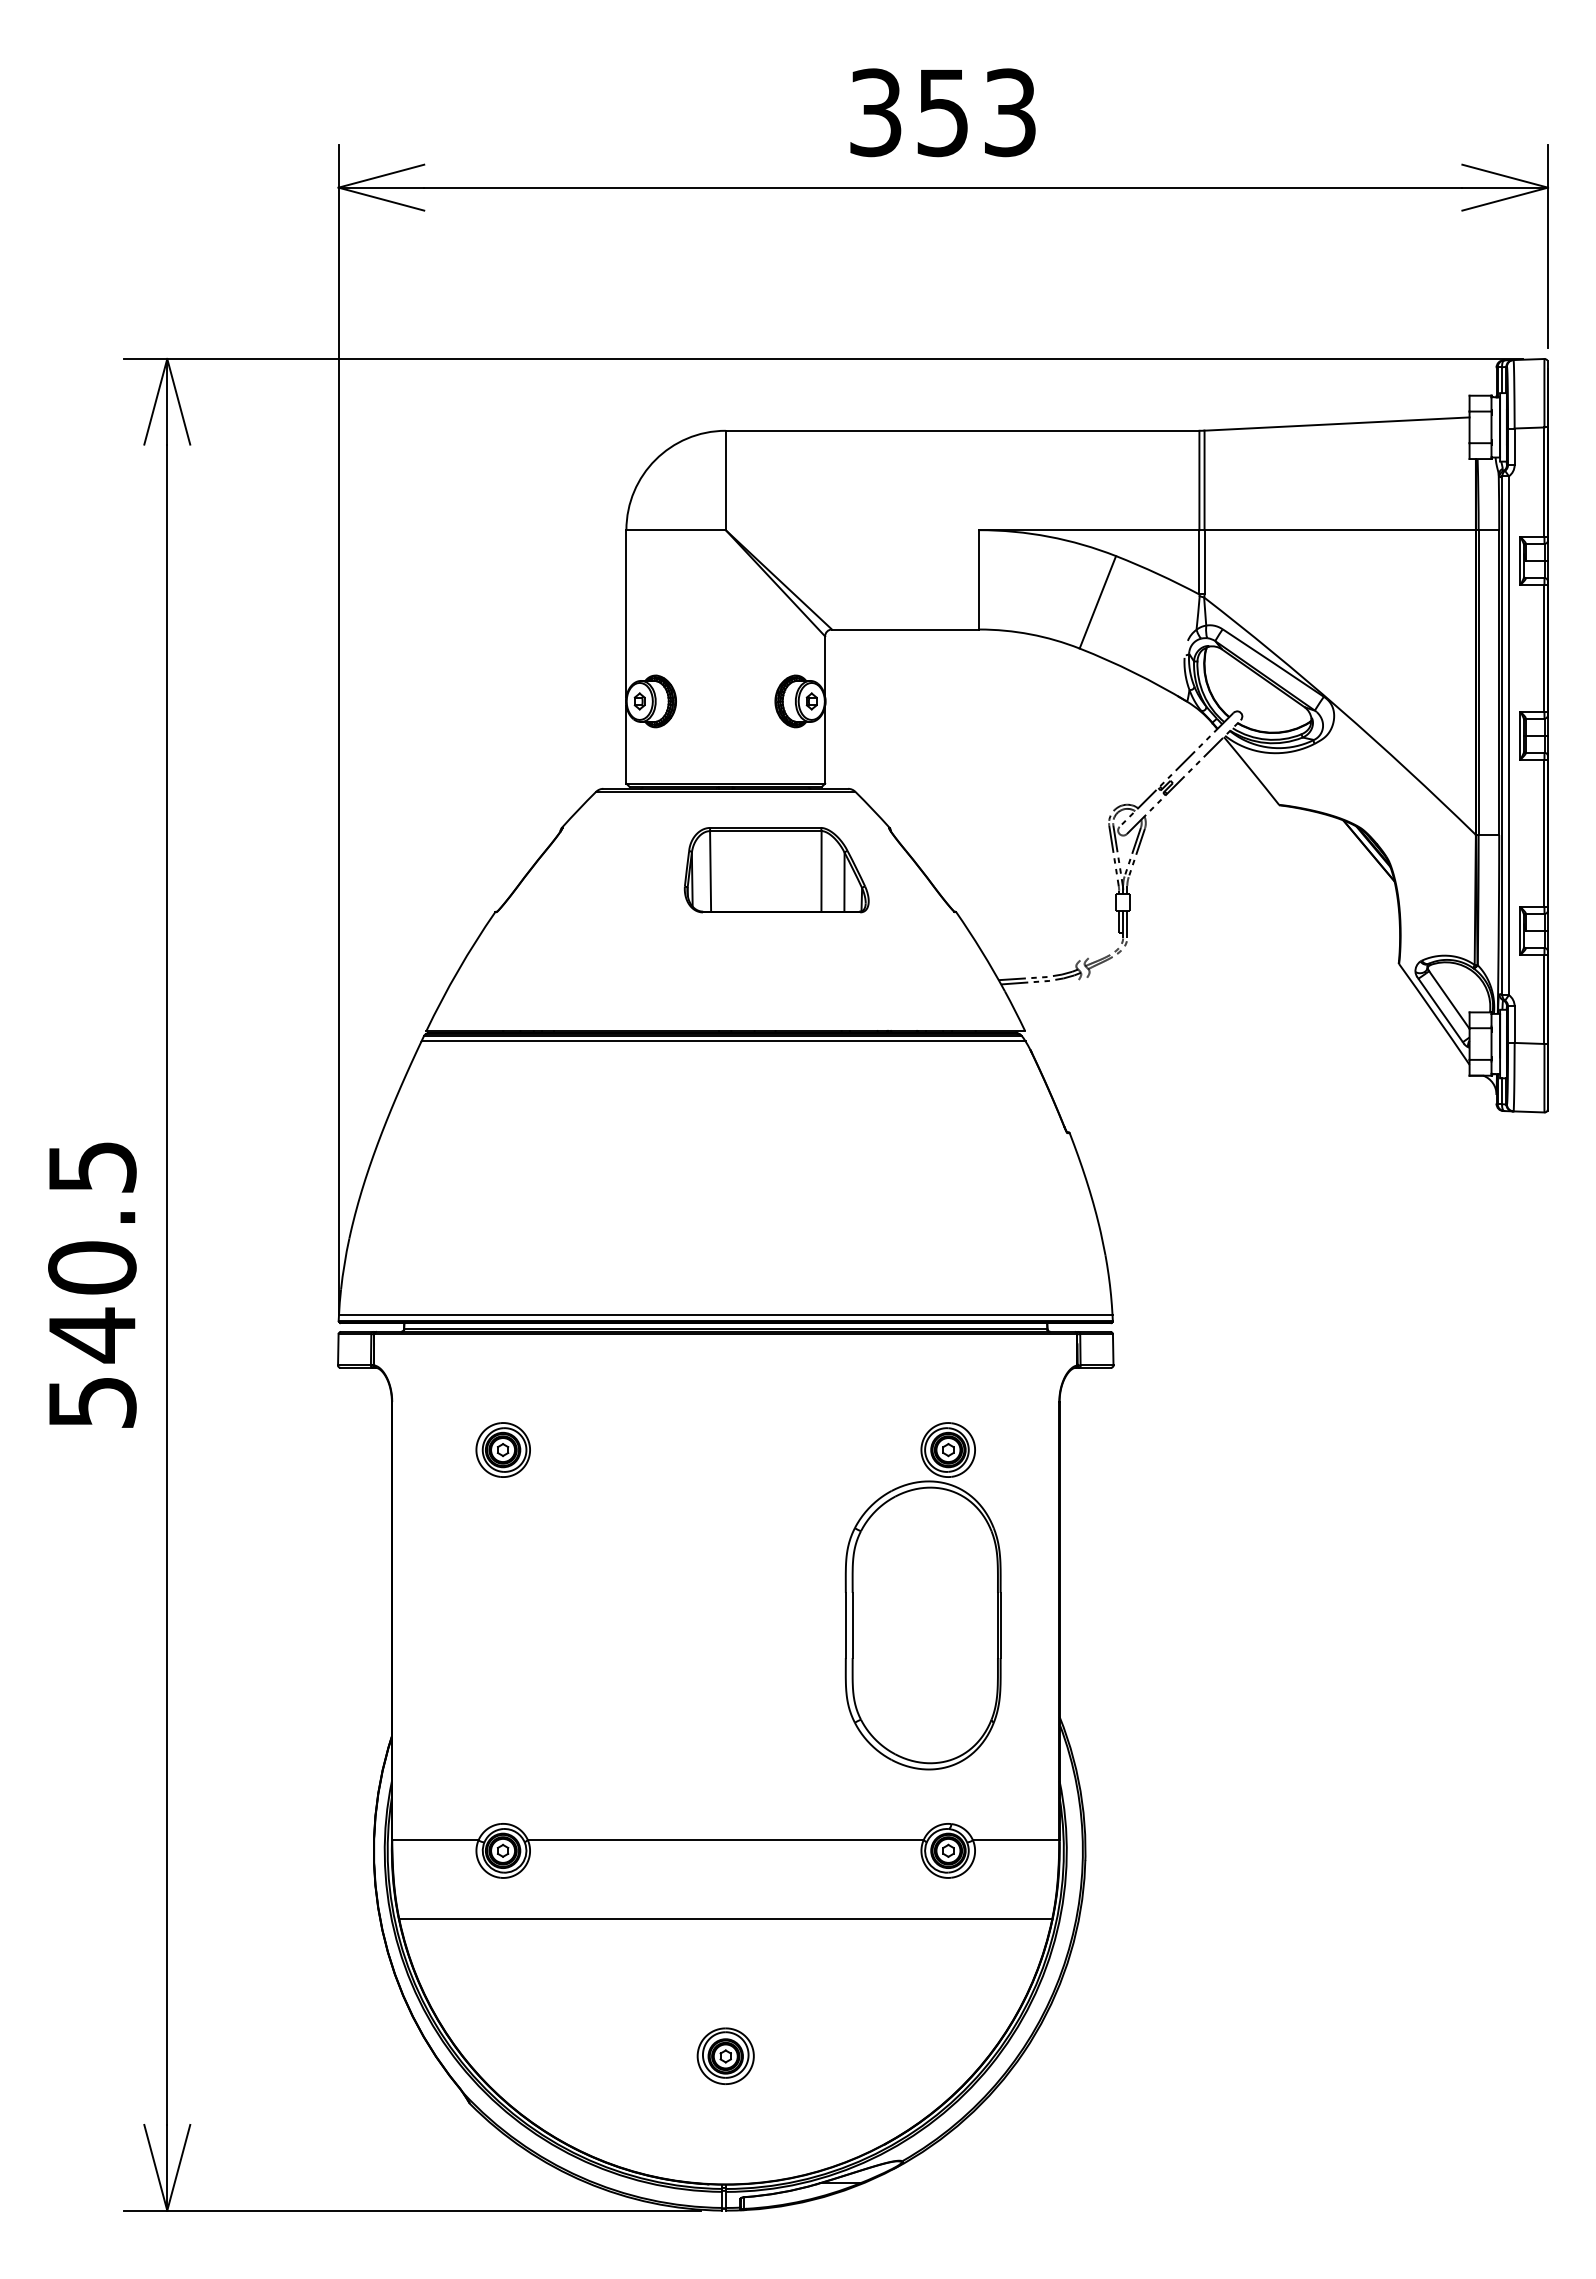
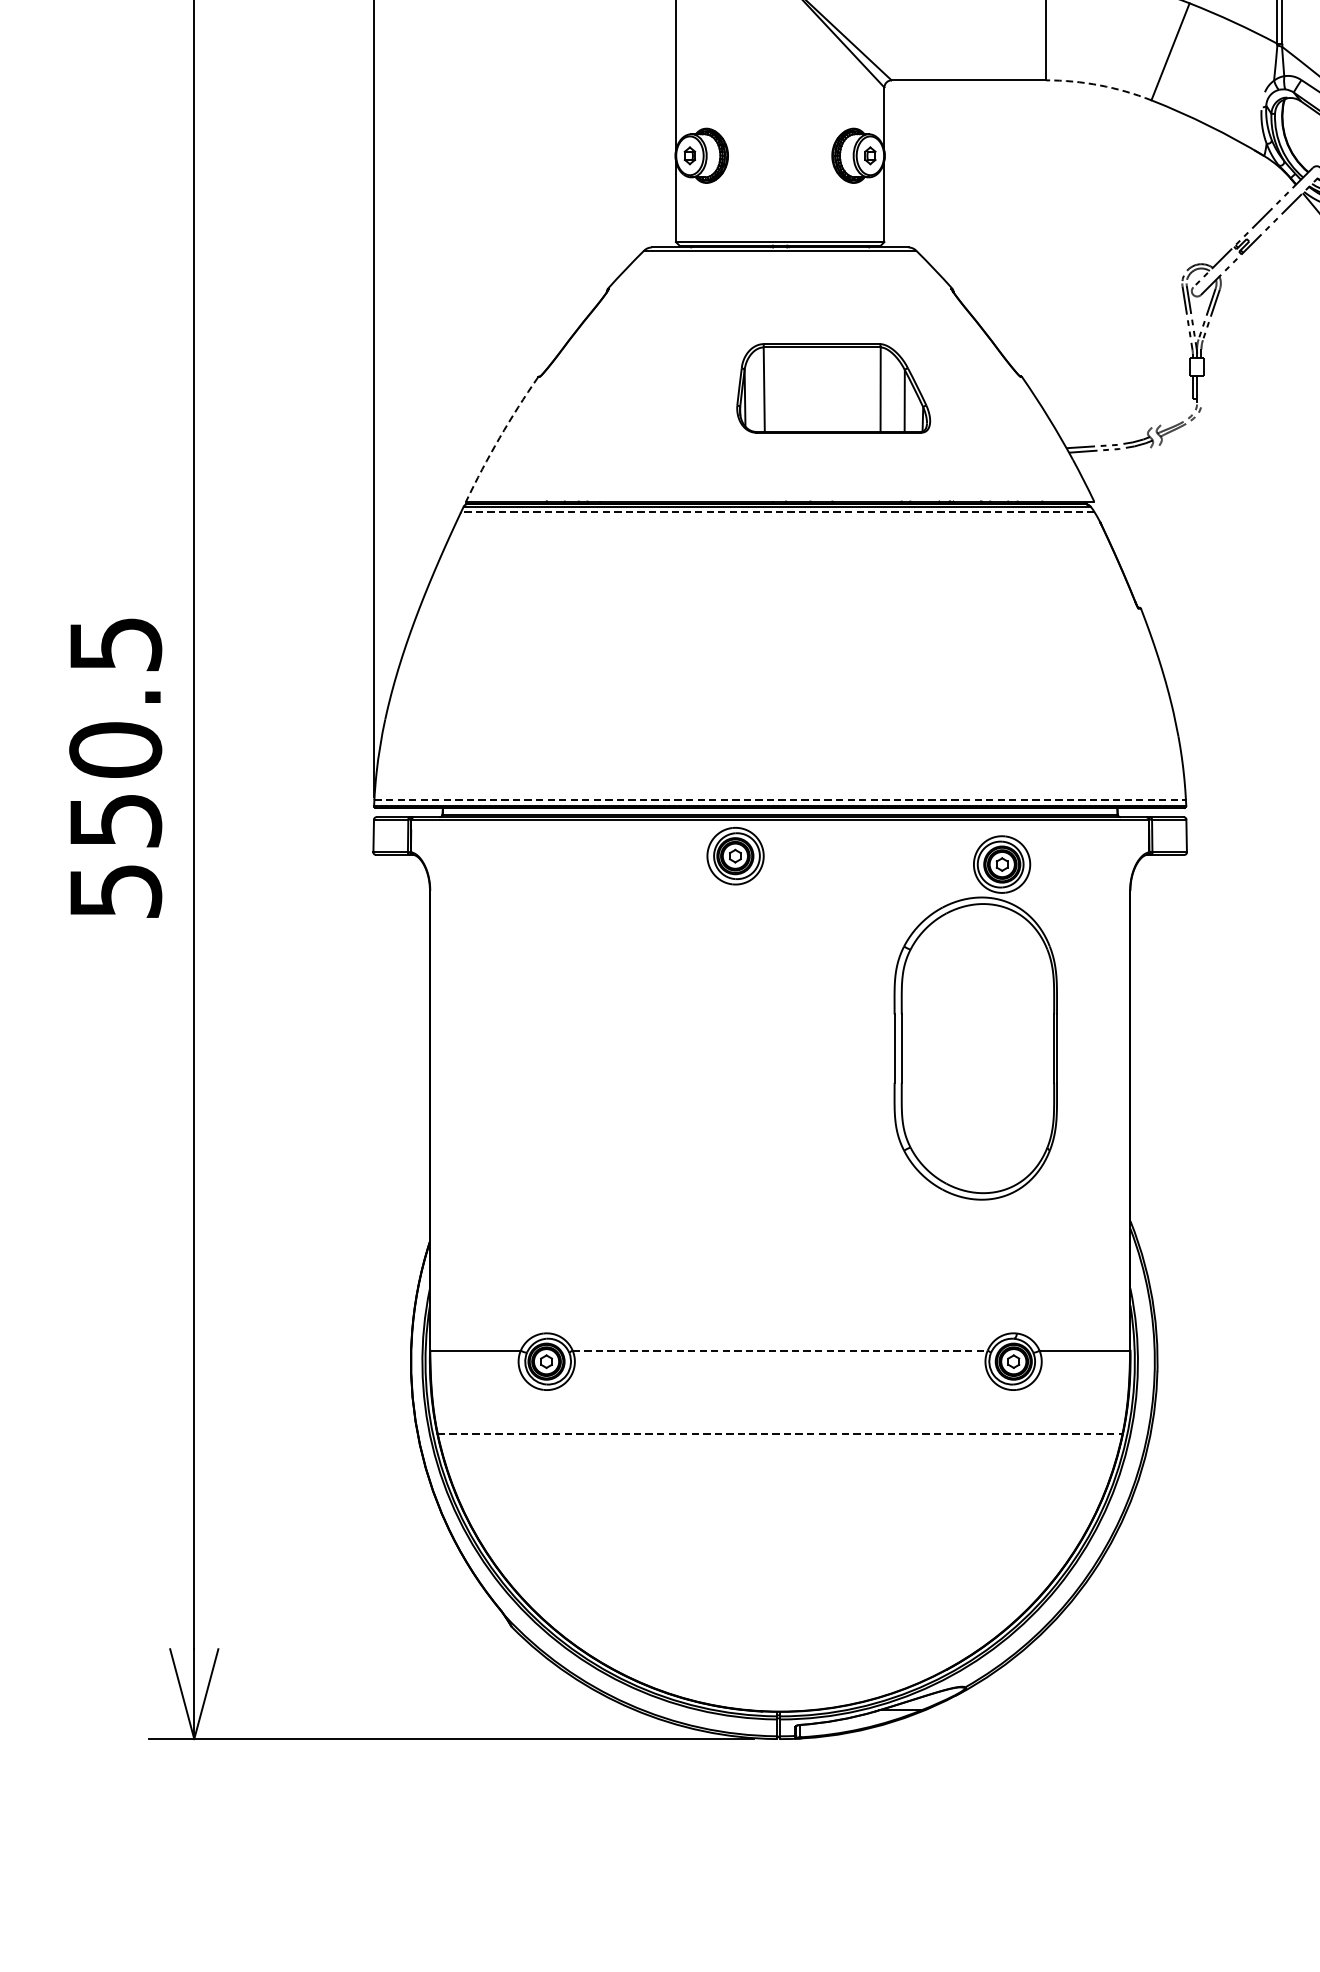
arc: (1030, 634) -> (1099, 85), solid -> dashed
part: (776, 870) -> (833, 388), moved
line: (1127, 924) -> (1201, 389), removed
arc: (458, 970) -> (499, 438), solid -> dashed
line: (723, 1041) -> (777, 512), solid -> dashed
line: (725, 1315) -> (779, 800), solid -> dashed
text: (92, 1335) -> (115, 820), 540.5 -> 550.5
part: (502, 1449) -> (734, 855), moved
part: (922, 1596) -> (975, 1018), moved
line: (725, 1840) -> (779, 1350), solid -> dashed
line: (726, 1919) -> (780, 1433), solid -> dashed
part: (725, 2055) -> (779, 1576), removed

